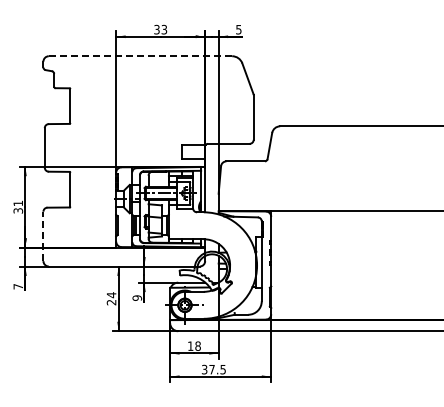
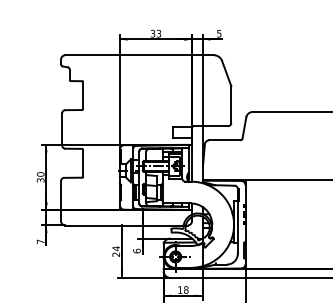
line: (140, 56) -> (139, 55), dashed -> solid
text: (18, 203) -> (40, 174), 31 -> 30
line: (43, 236) -> (61, 201), dashed -> solid
text: (137, 297) -> (137, 250), 9 -> 6

